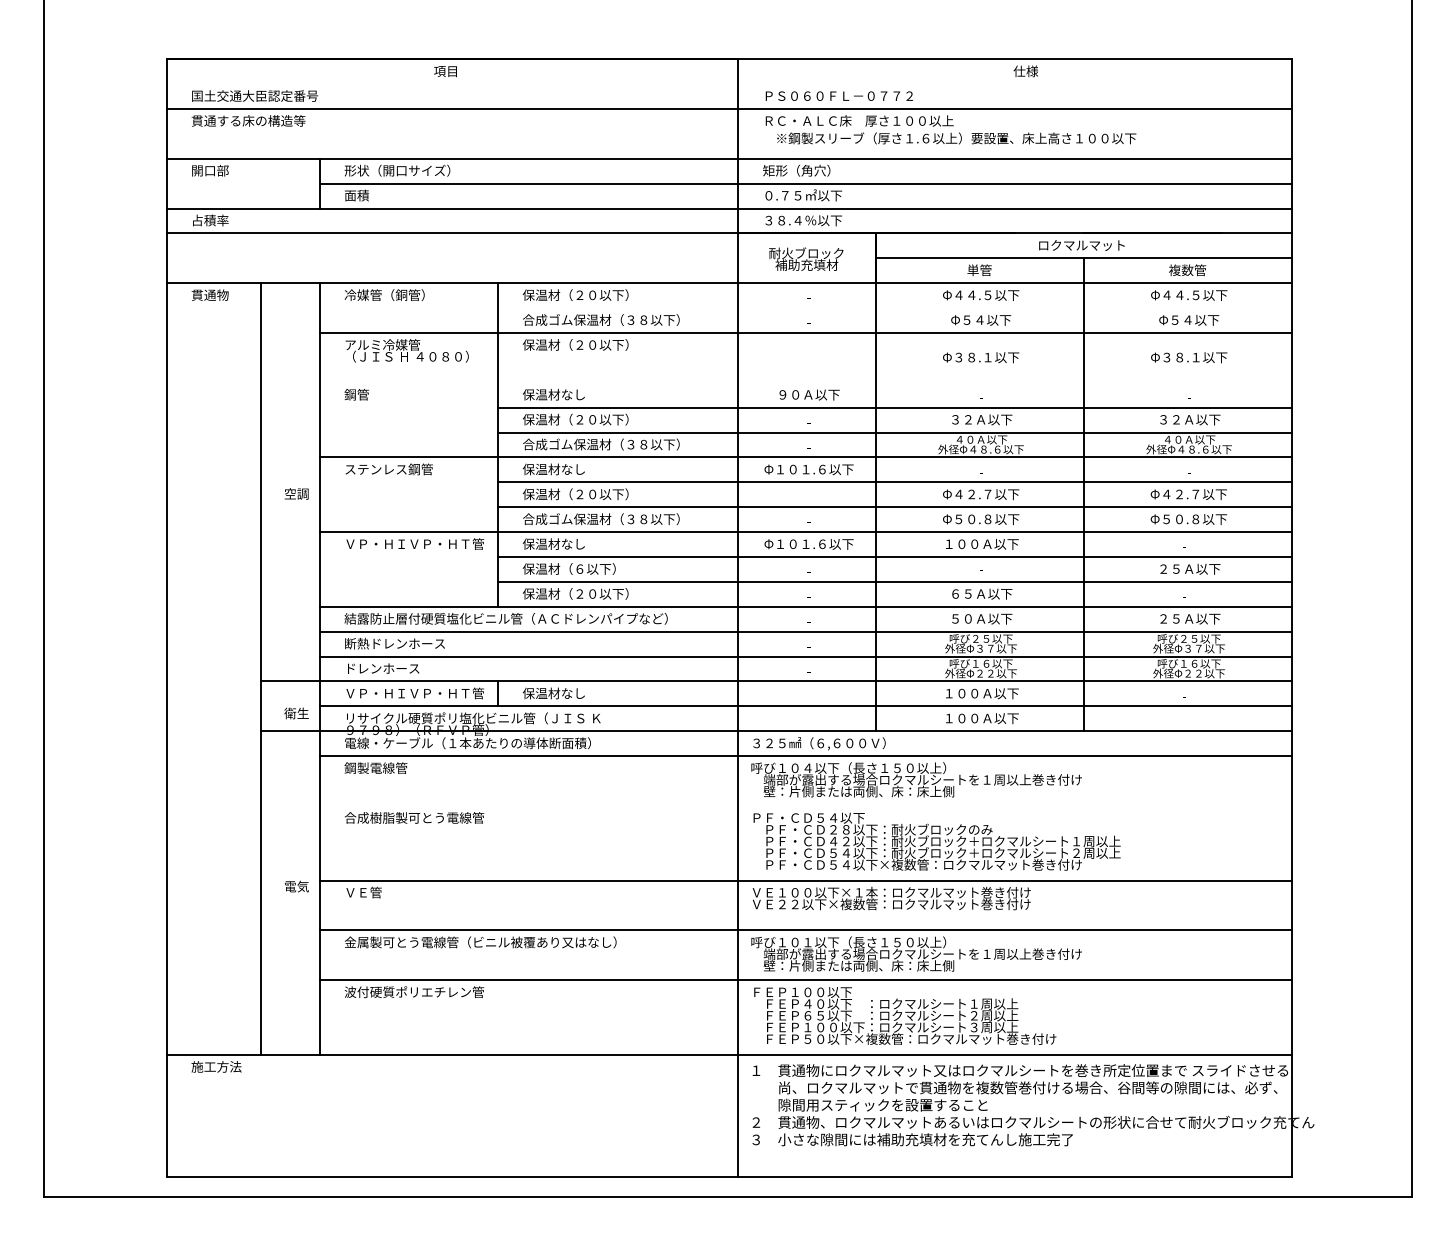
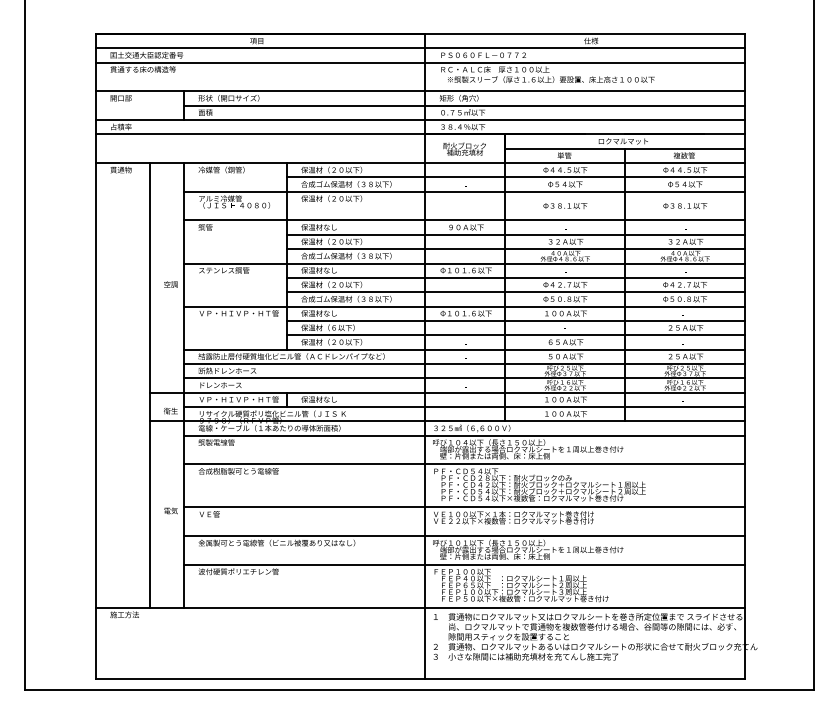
line: (729, 84) -> (420, 48), added
line: (894, 308) -> (515, 177), added
line: (806, 382) -> (464, 220), added
line: (806, 806) -> (464, 464), added

